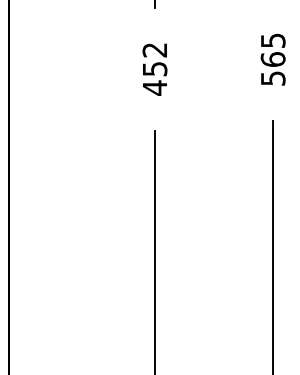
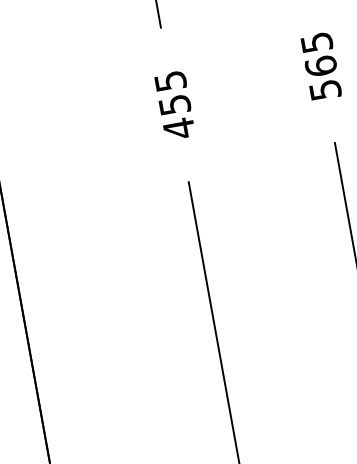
text: (154, 50) -> (170, 81), 452 -> 455

